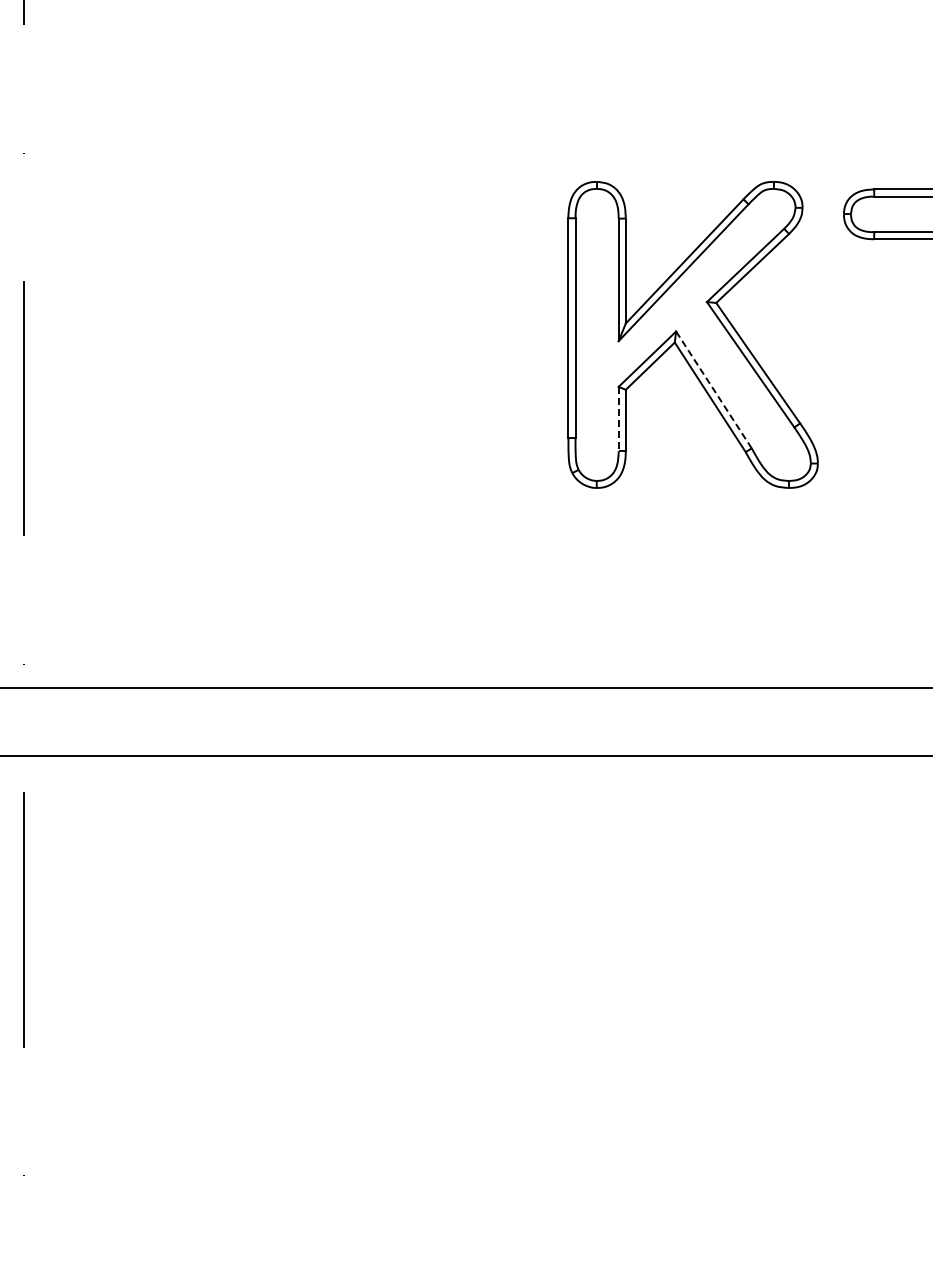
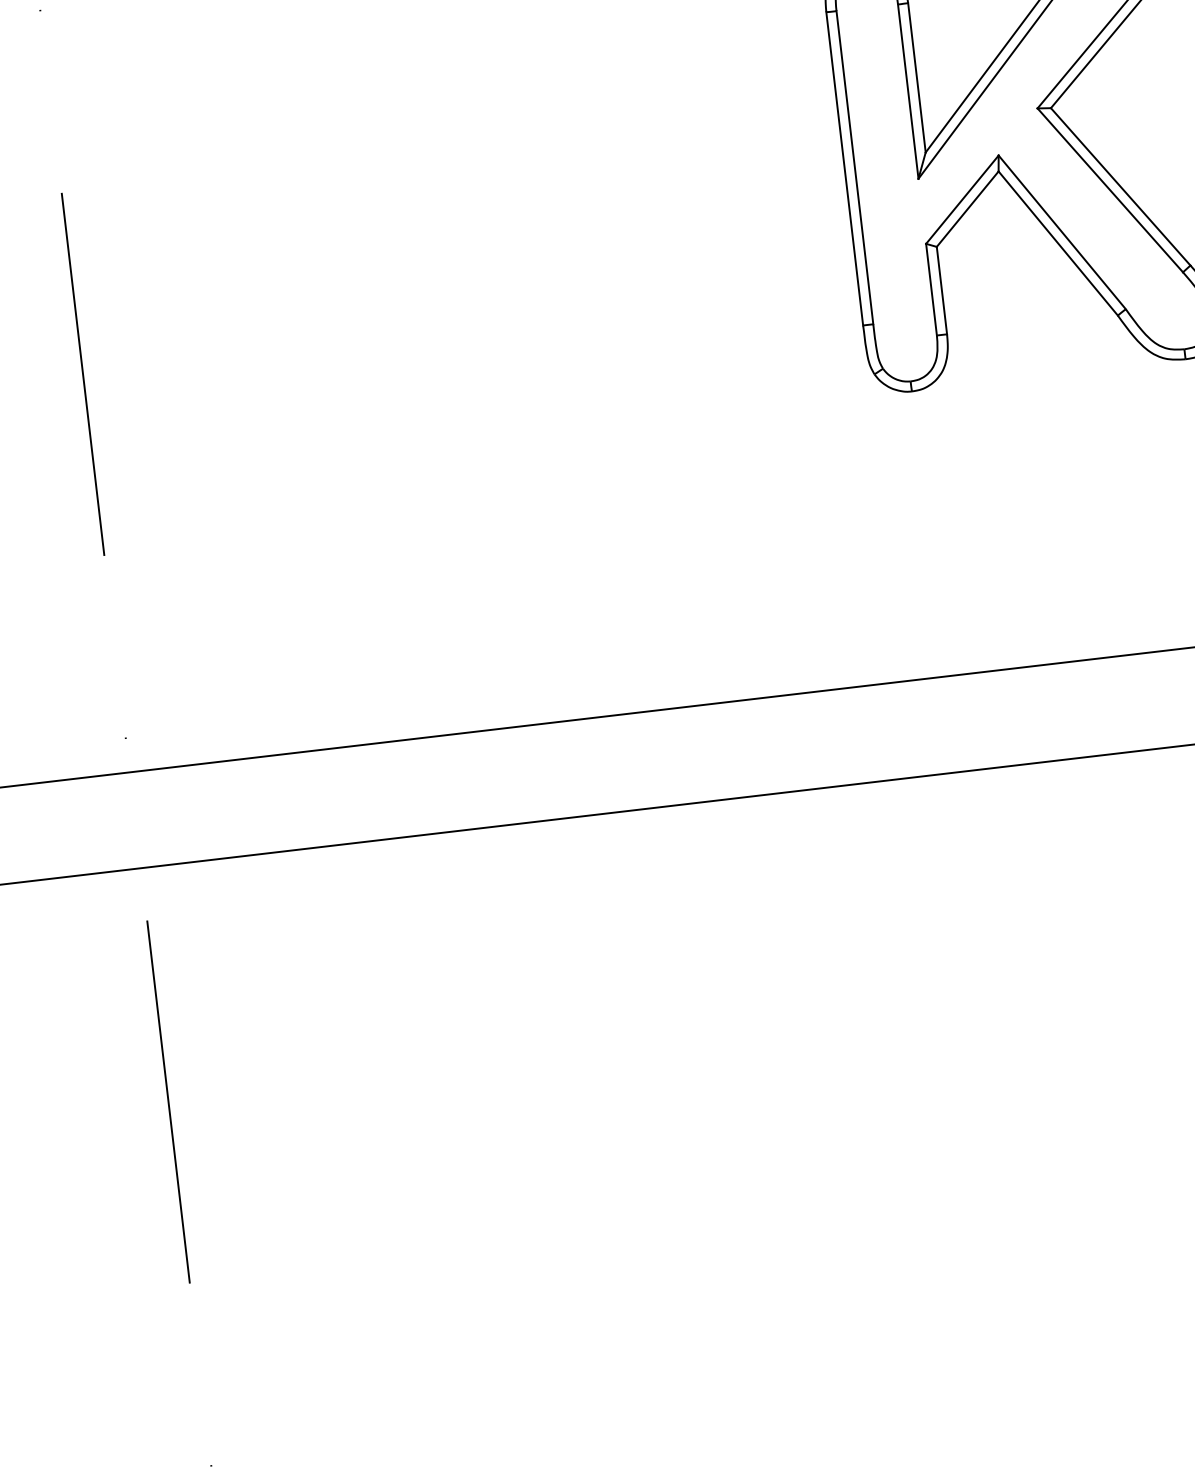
line: (713, 389) -> (1061, 231), dashed -> solid
line: (618, 419) -> (931, 290), dashed -> solid

